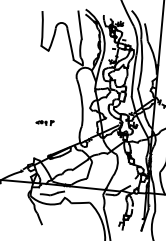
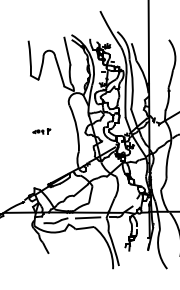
part: (44, 122) -> (41, 131), moved
line: (84, 192) -> (87, 217), added

